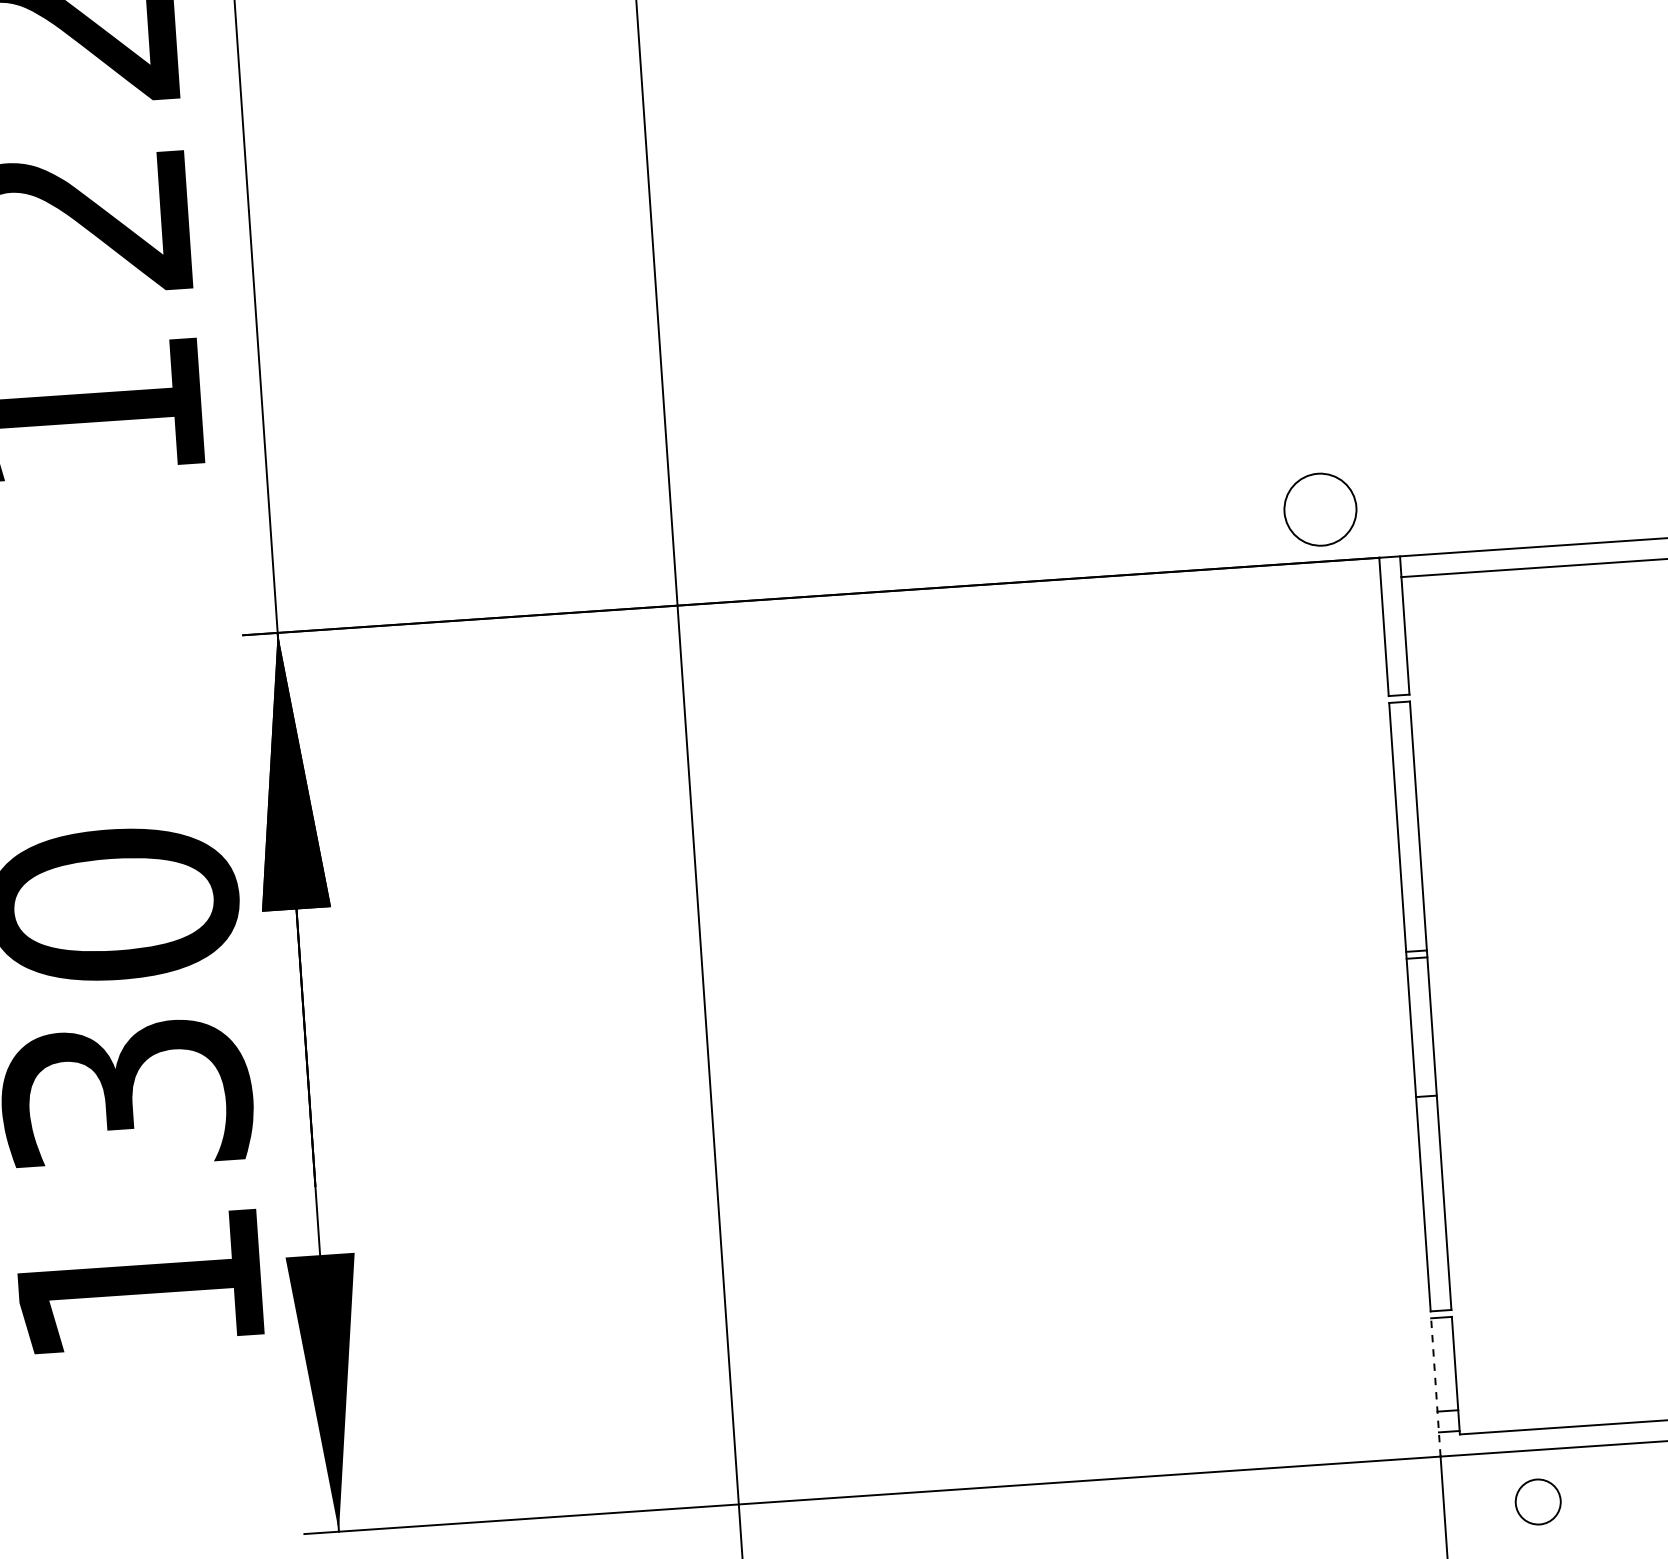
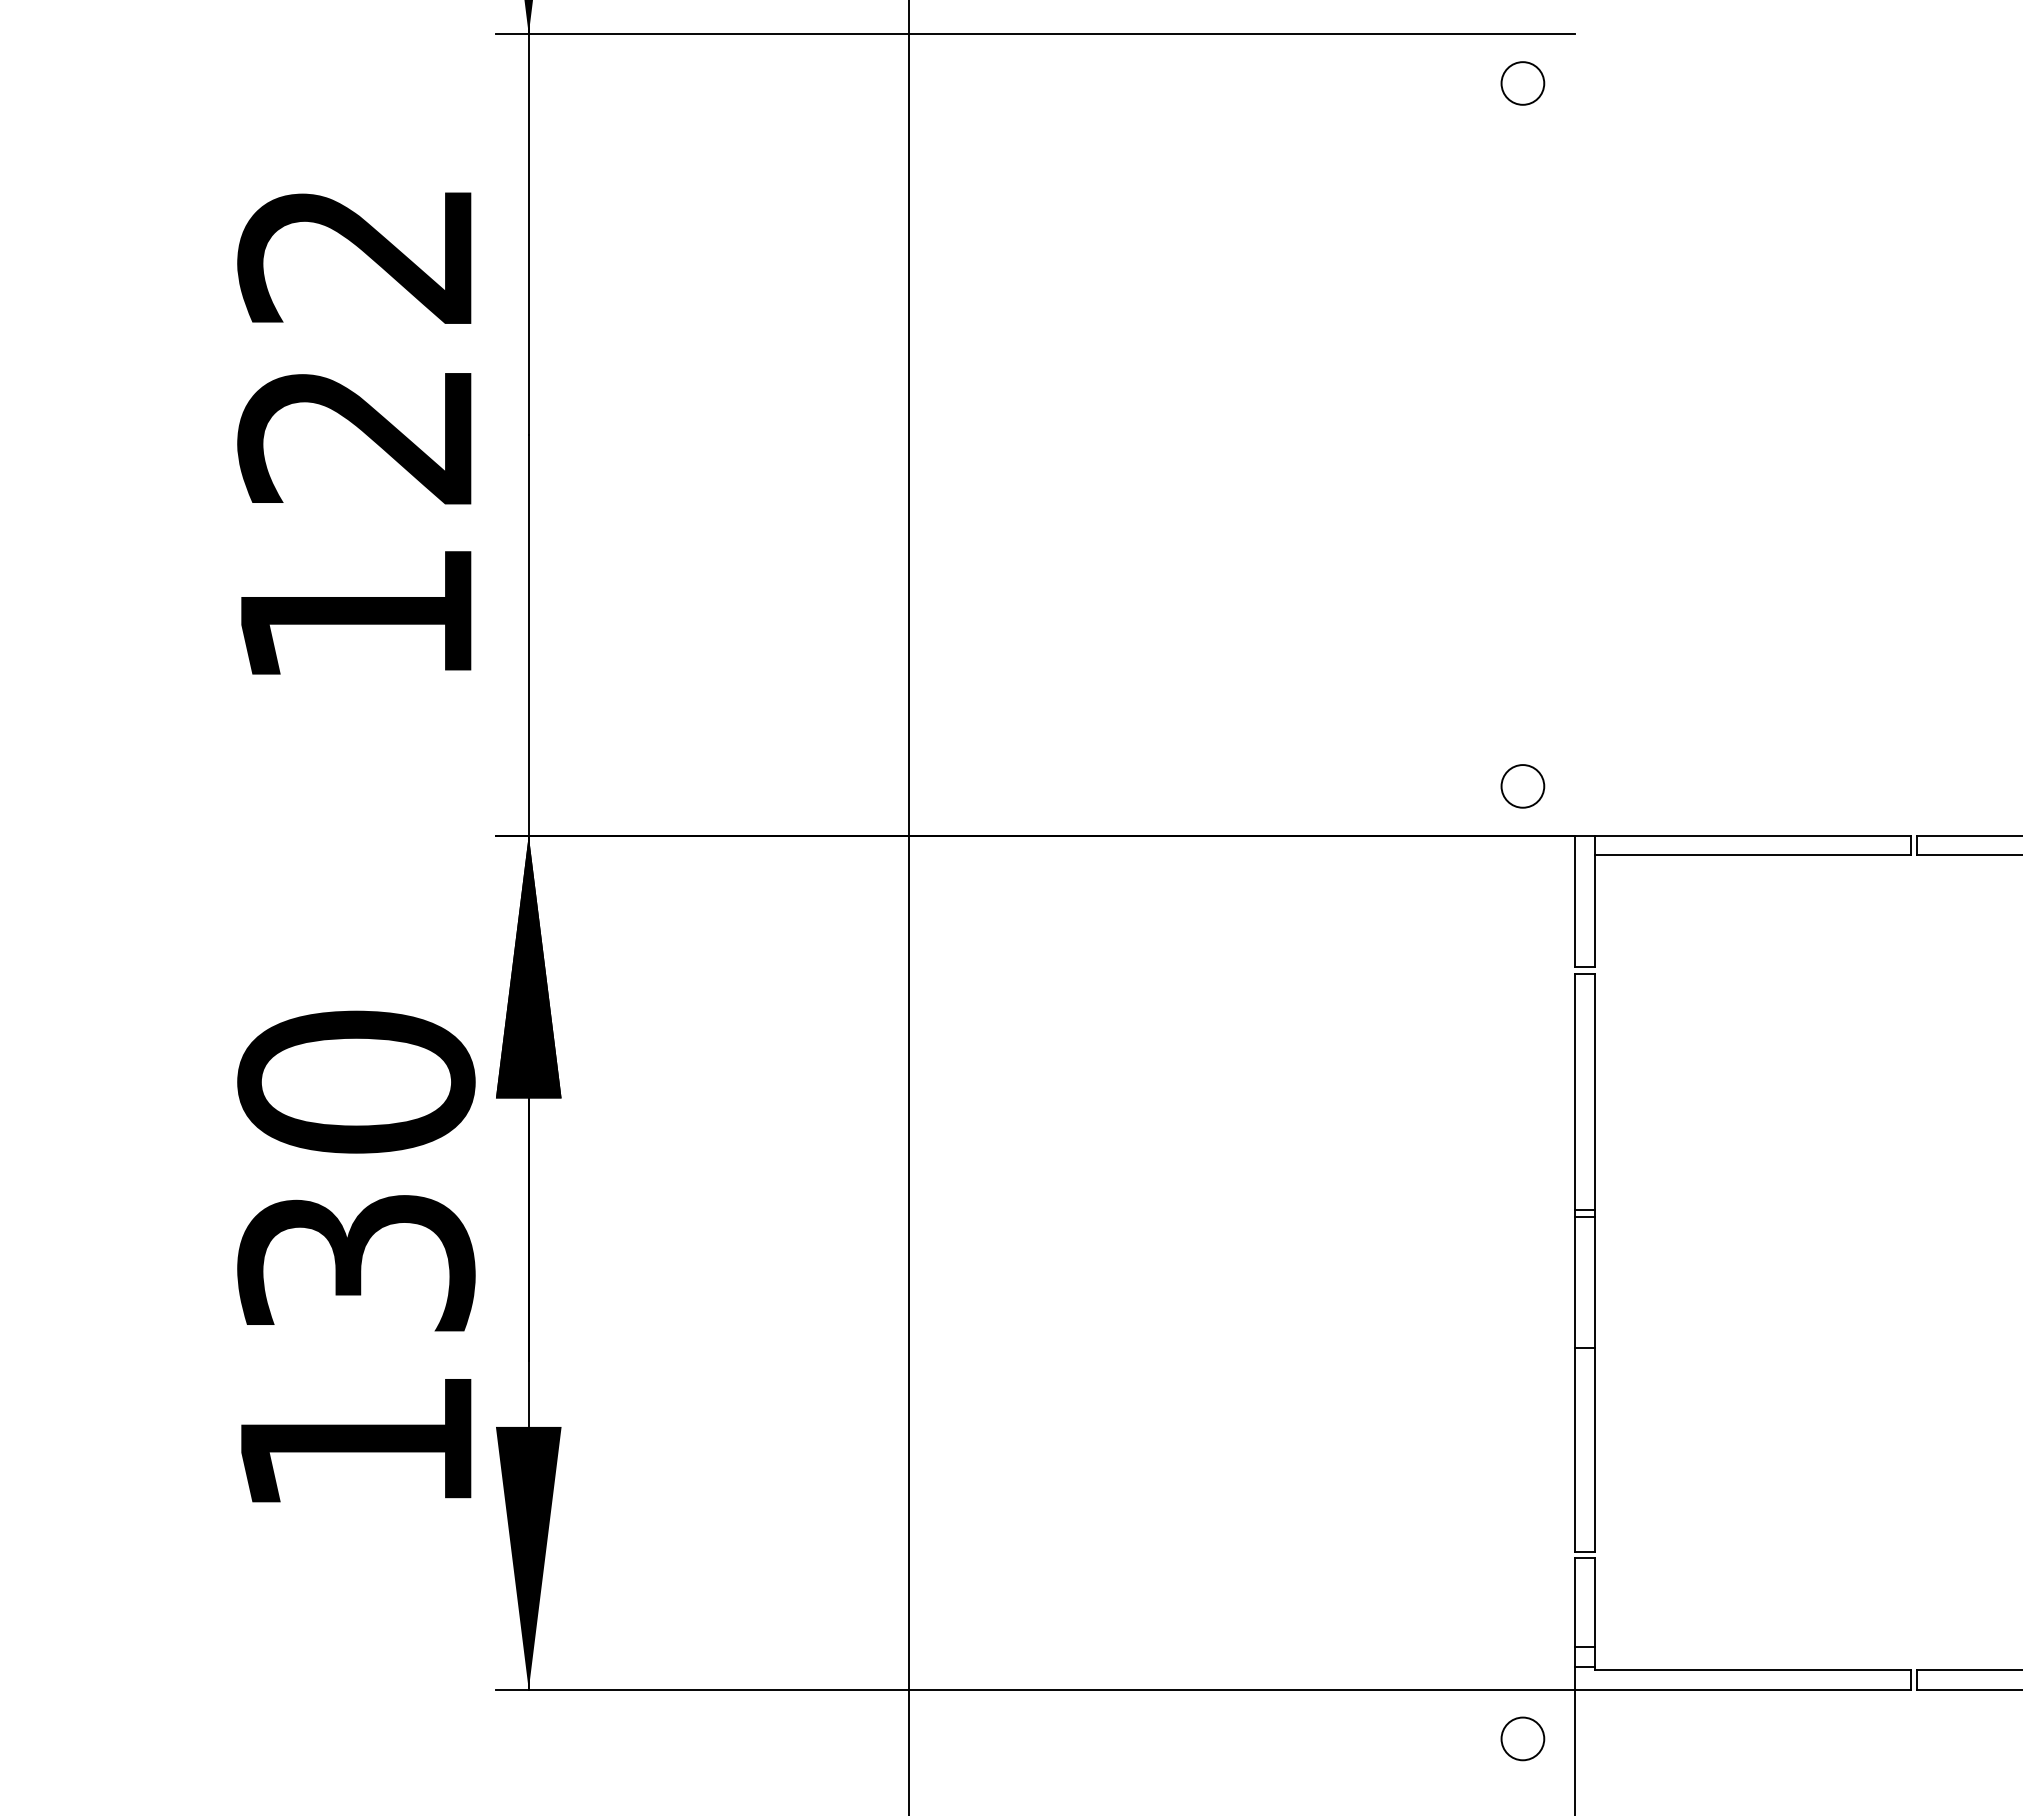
circle: (1320, 509) -> (1522, 786), size x0.62
line: (1435, 1386) -> (1575, 1623), dashed -> solid
circle: (1537, 1501) -> (1522, 1738), moved

